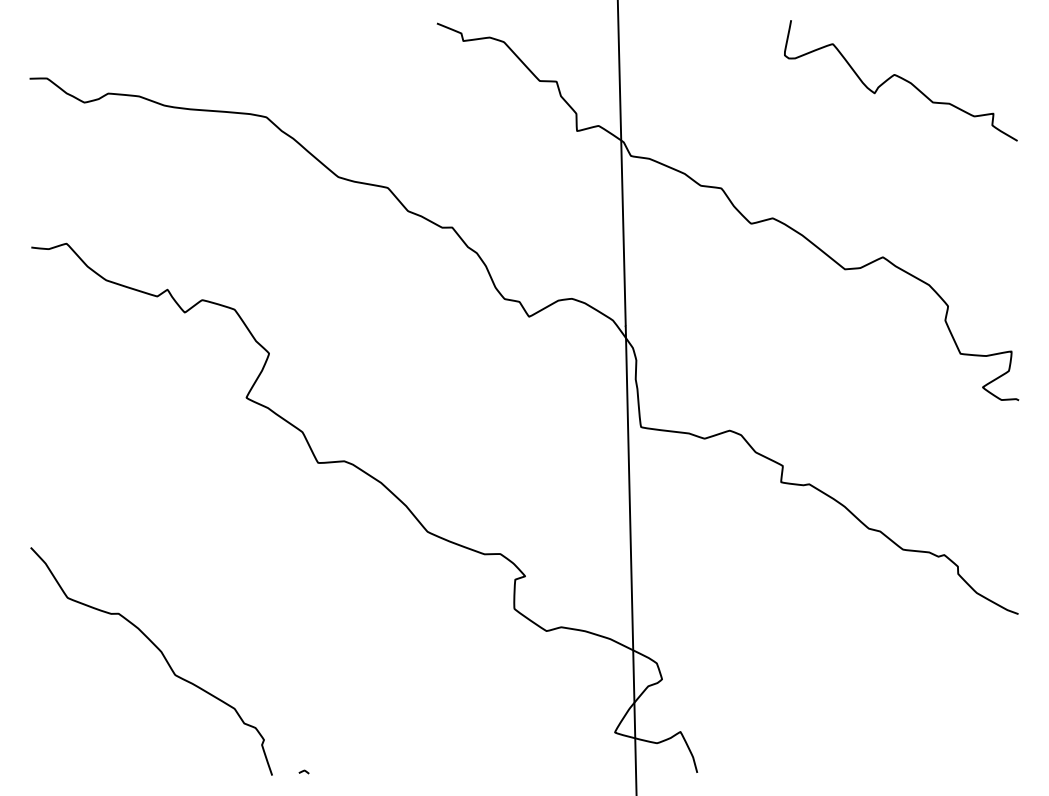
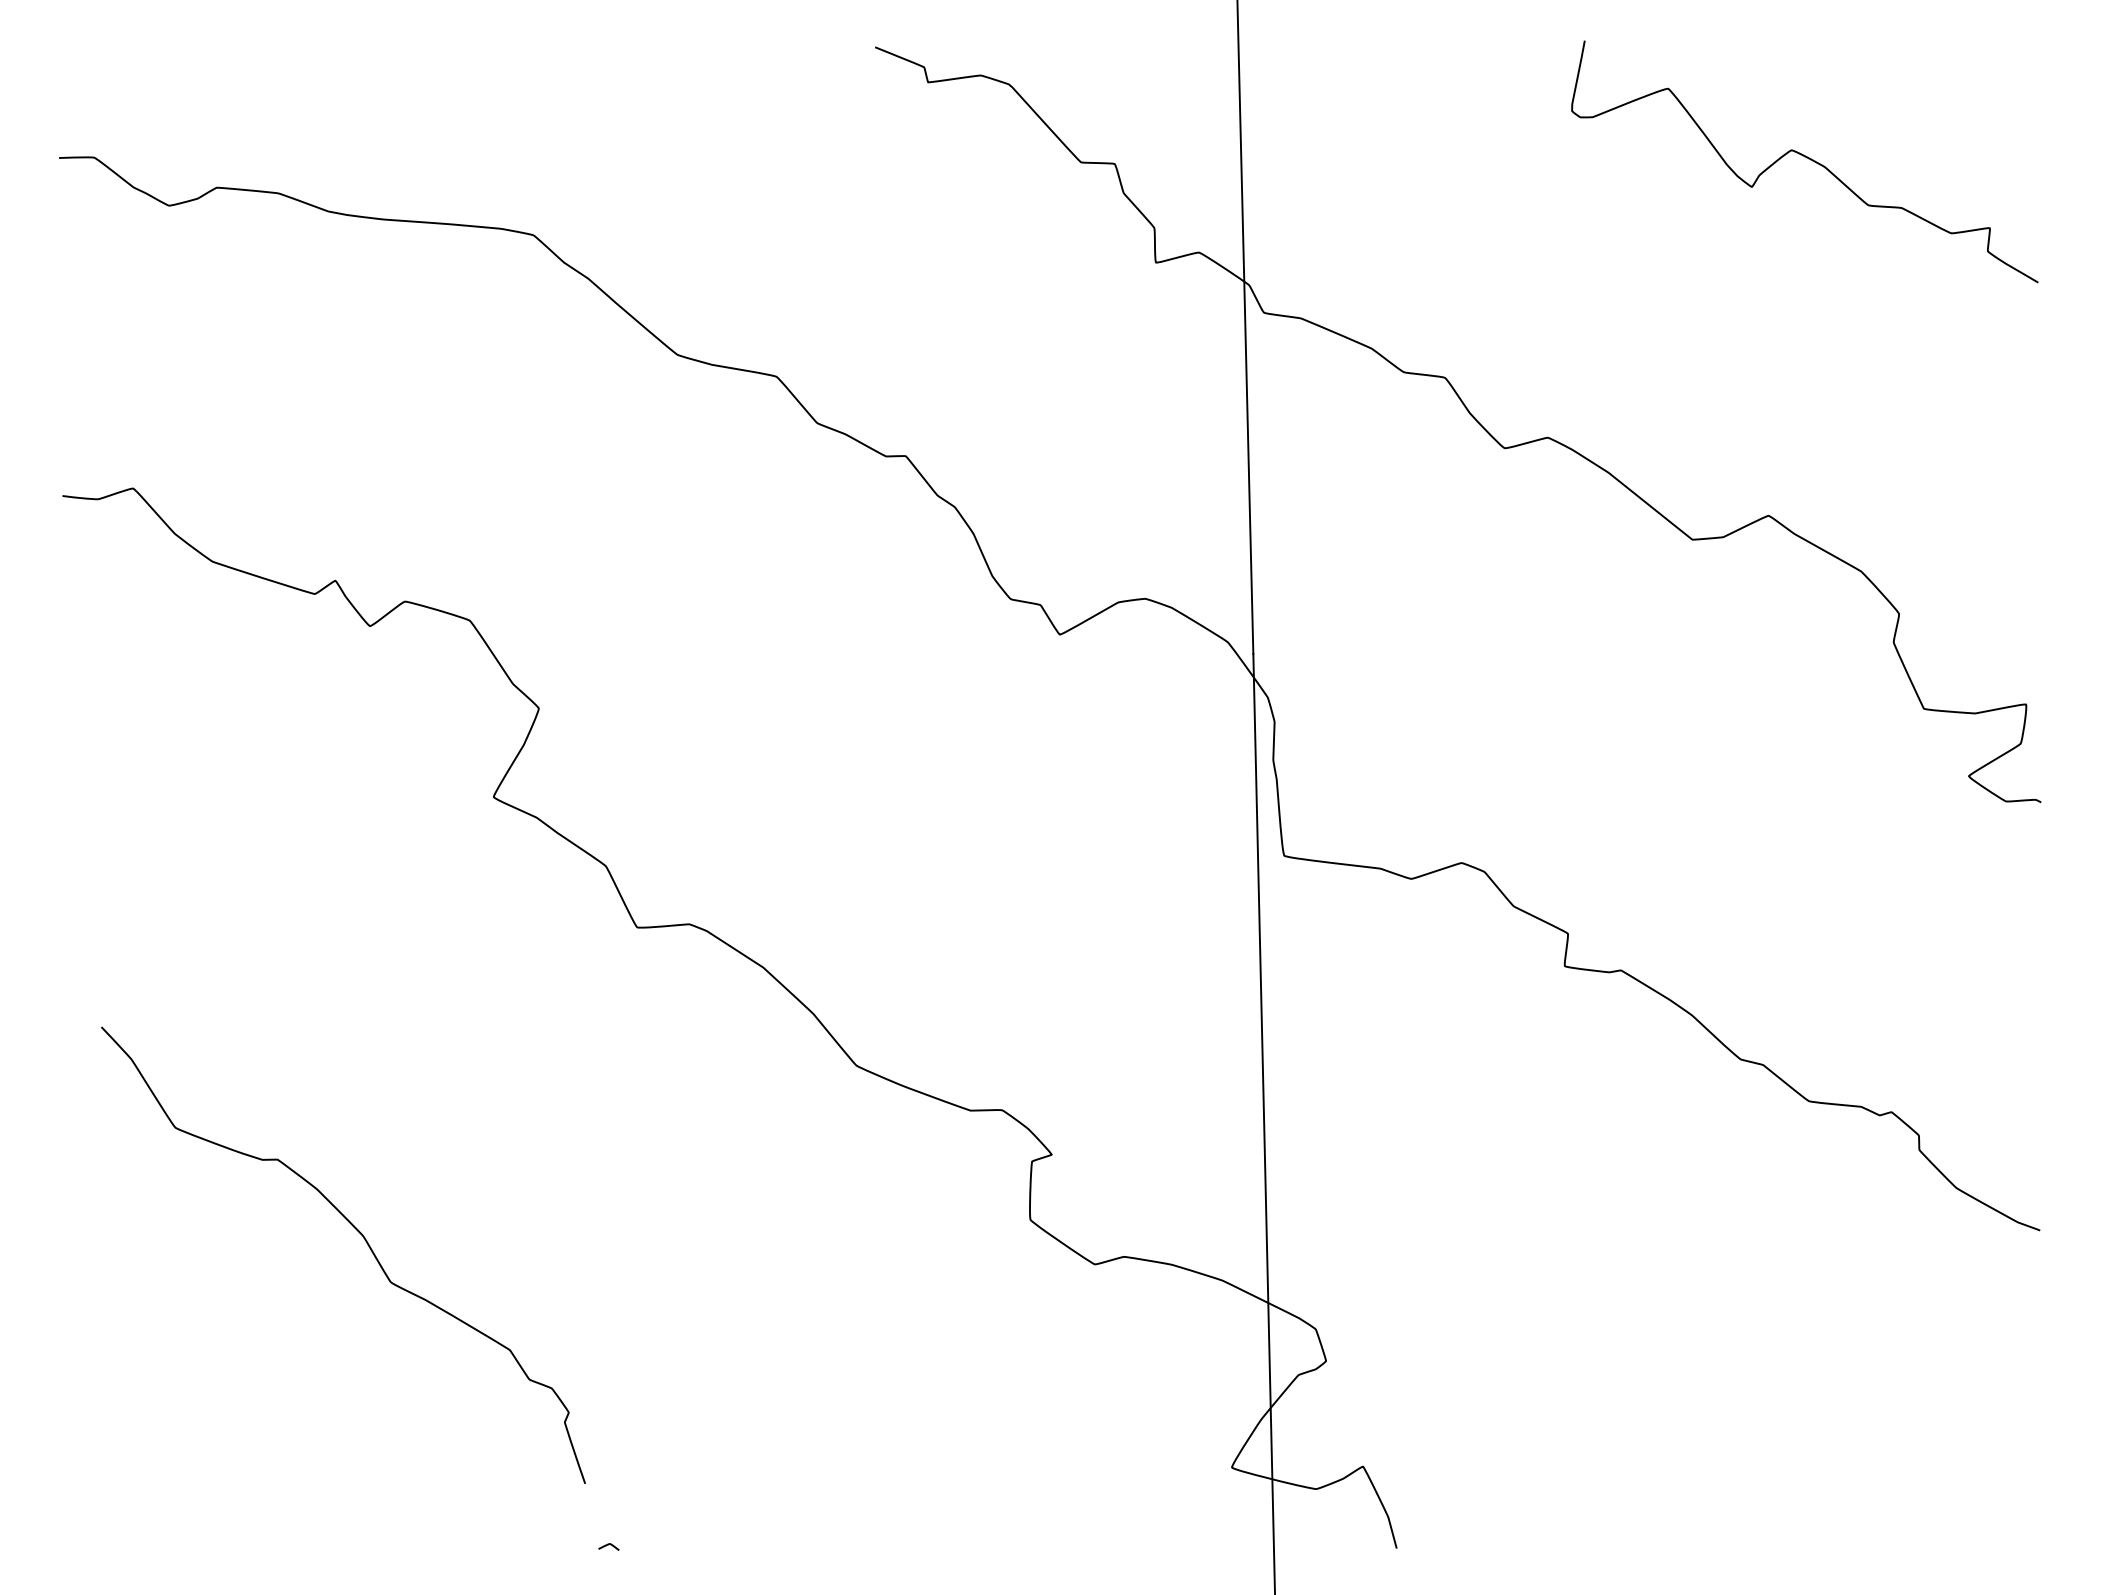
curve: (161, 654) -> (363, 1241), moved

